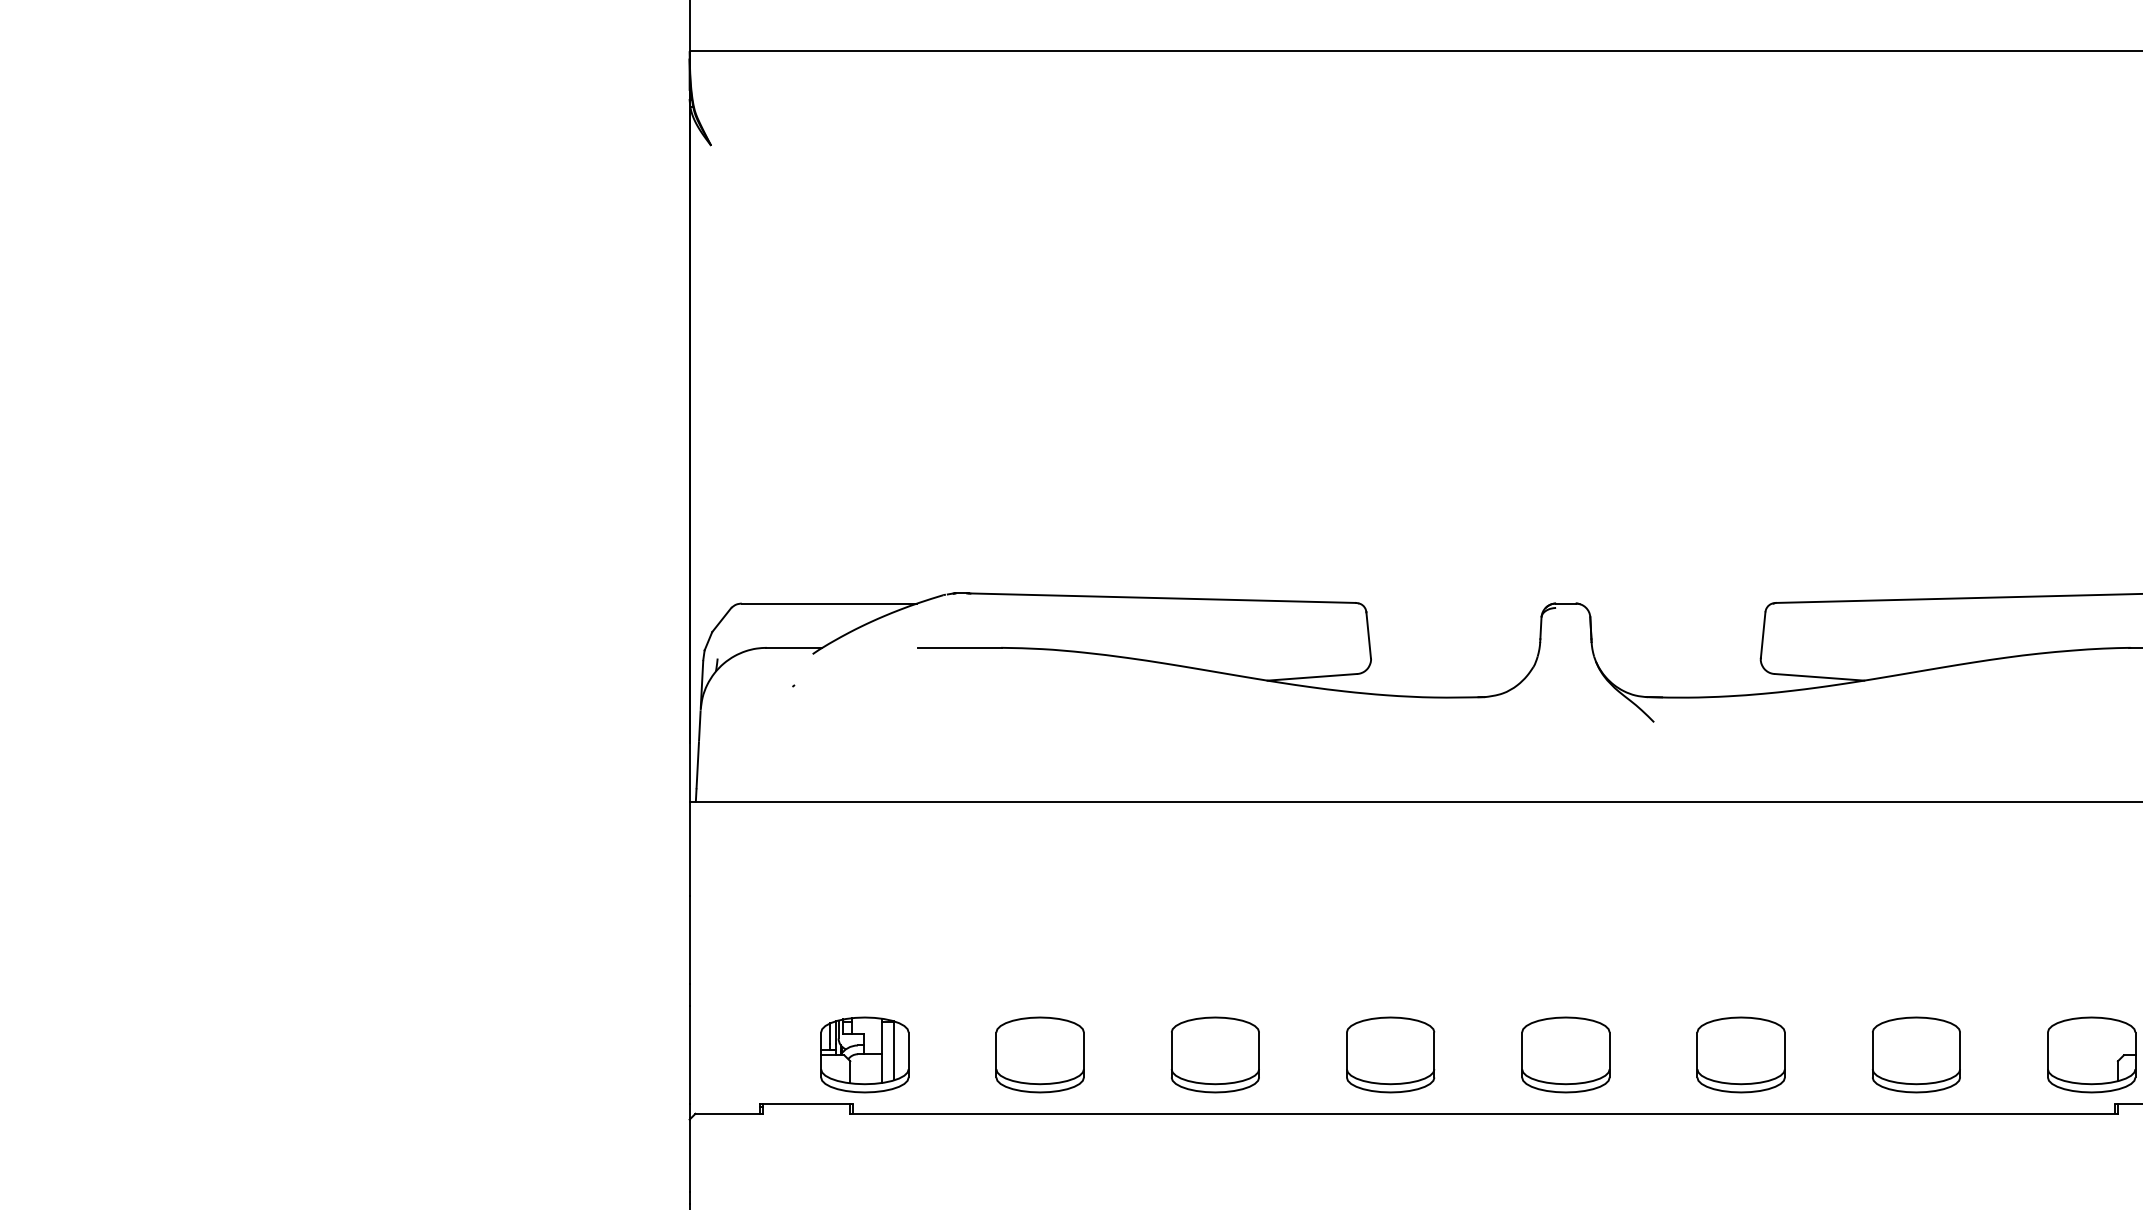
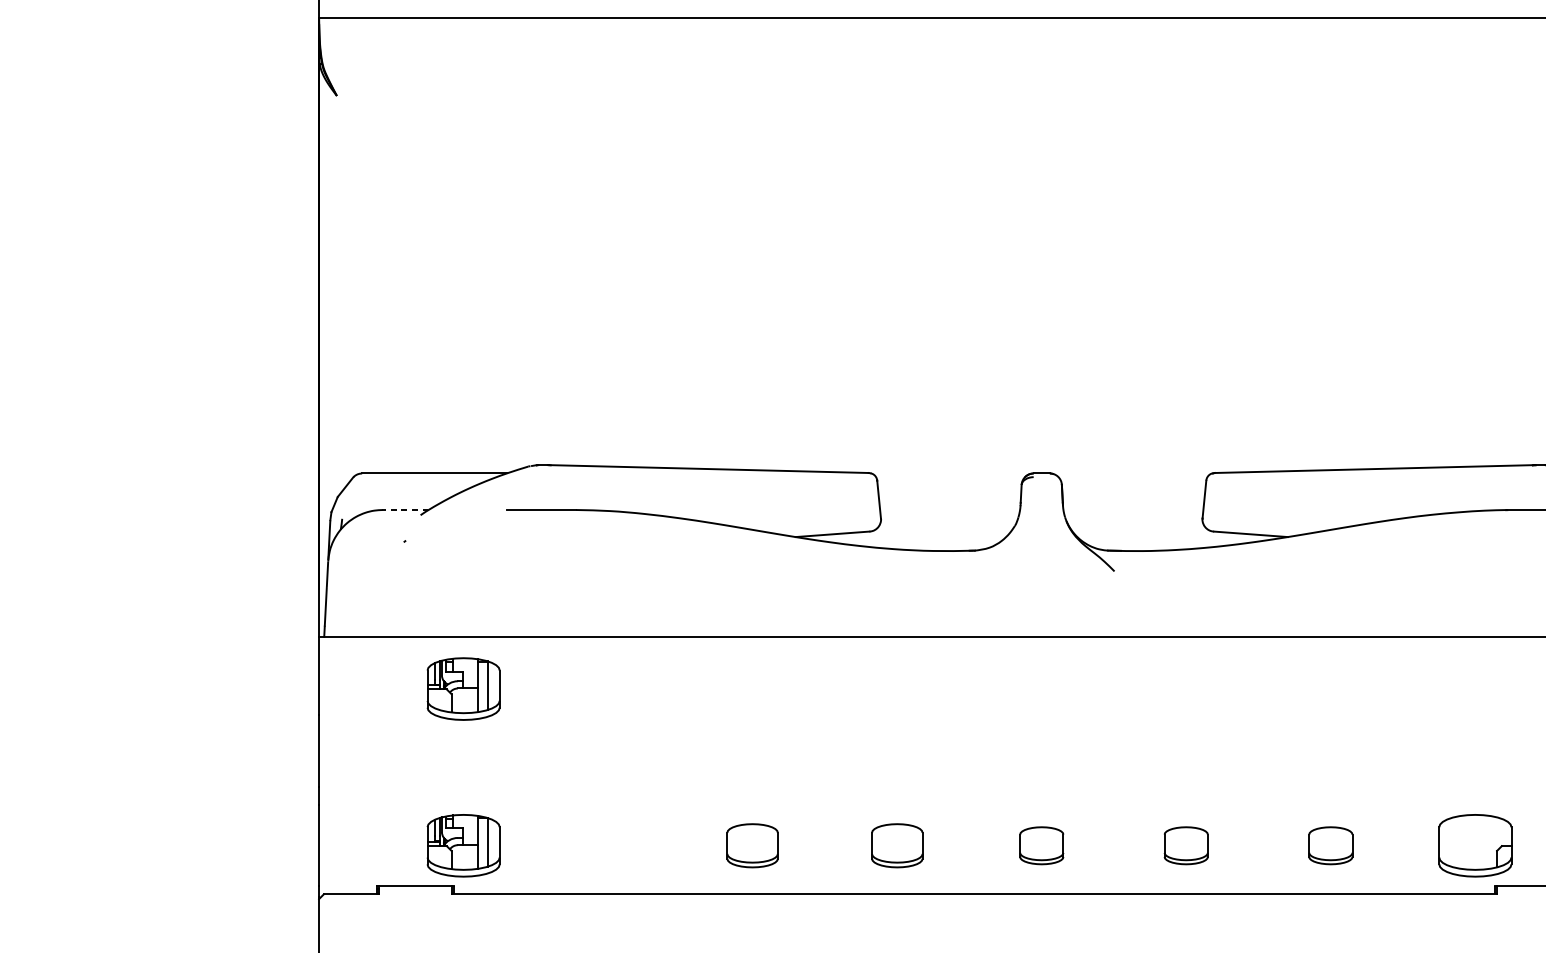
line: (794, 647) -> (405, 509), solid -> dashed
part: (864, 864) -> (463, 688), added
part: (1039, 1054) -> (607, 845), removed
part: (1214, 1054) -> (751, 845), size x0.7
part: (1390, 1054) -> (897, 845), size x0.7
part: (1565, 1054) -> (1041, 845), size x0.6
part: (1740, 1054) -> (1185, 845), size x0.6
part: (1916, 1054) -> (1330, 845), size x0.6

